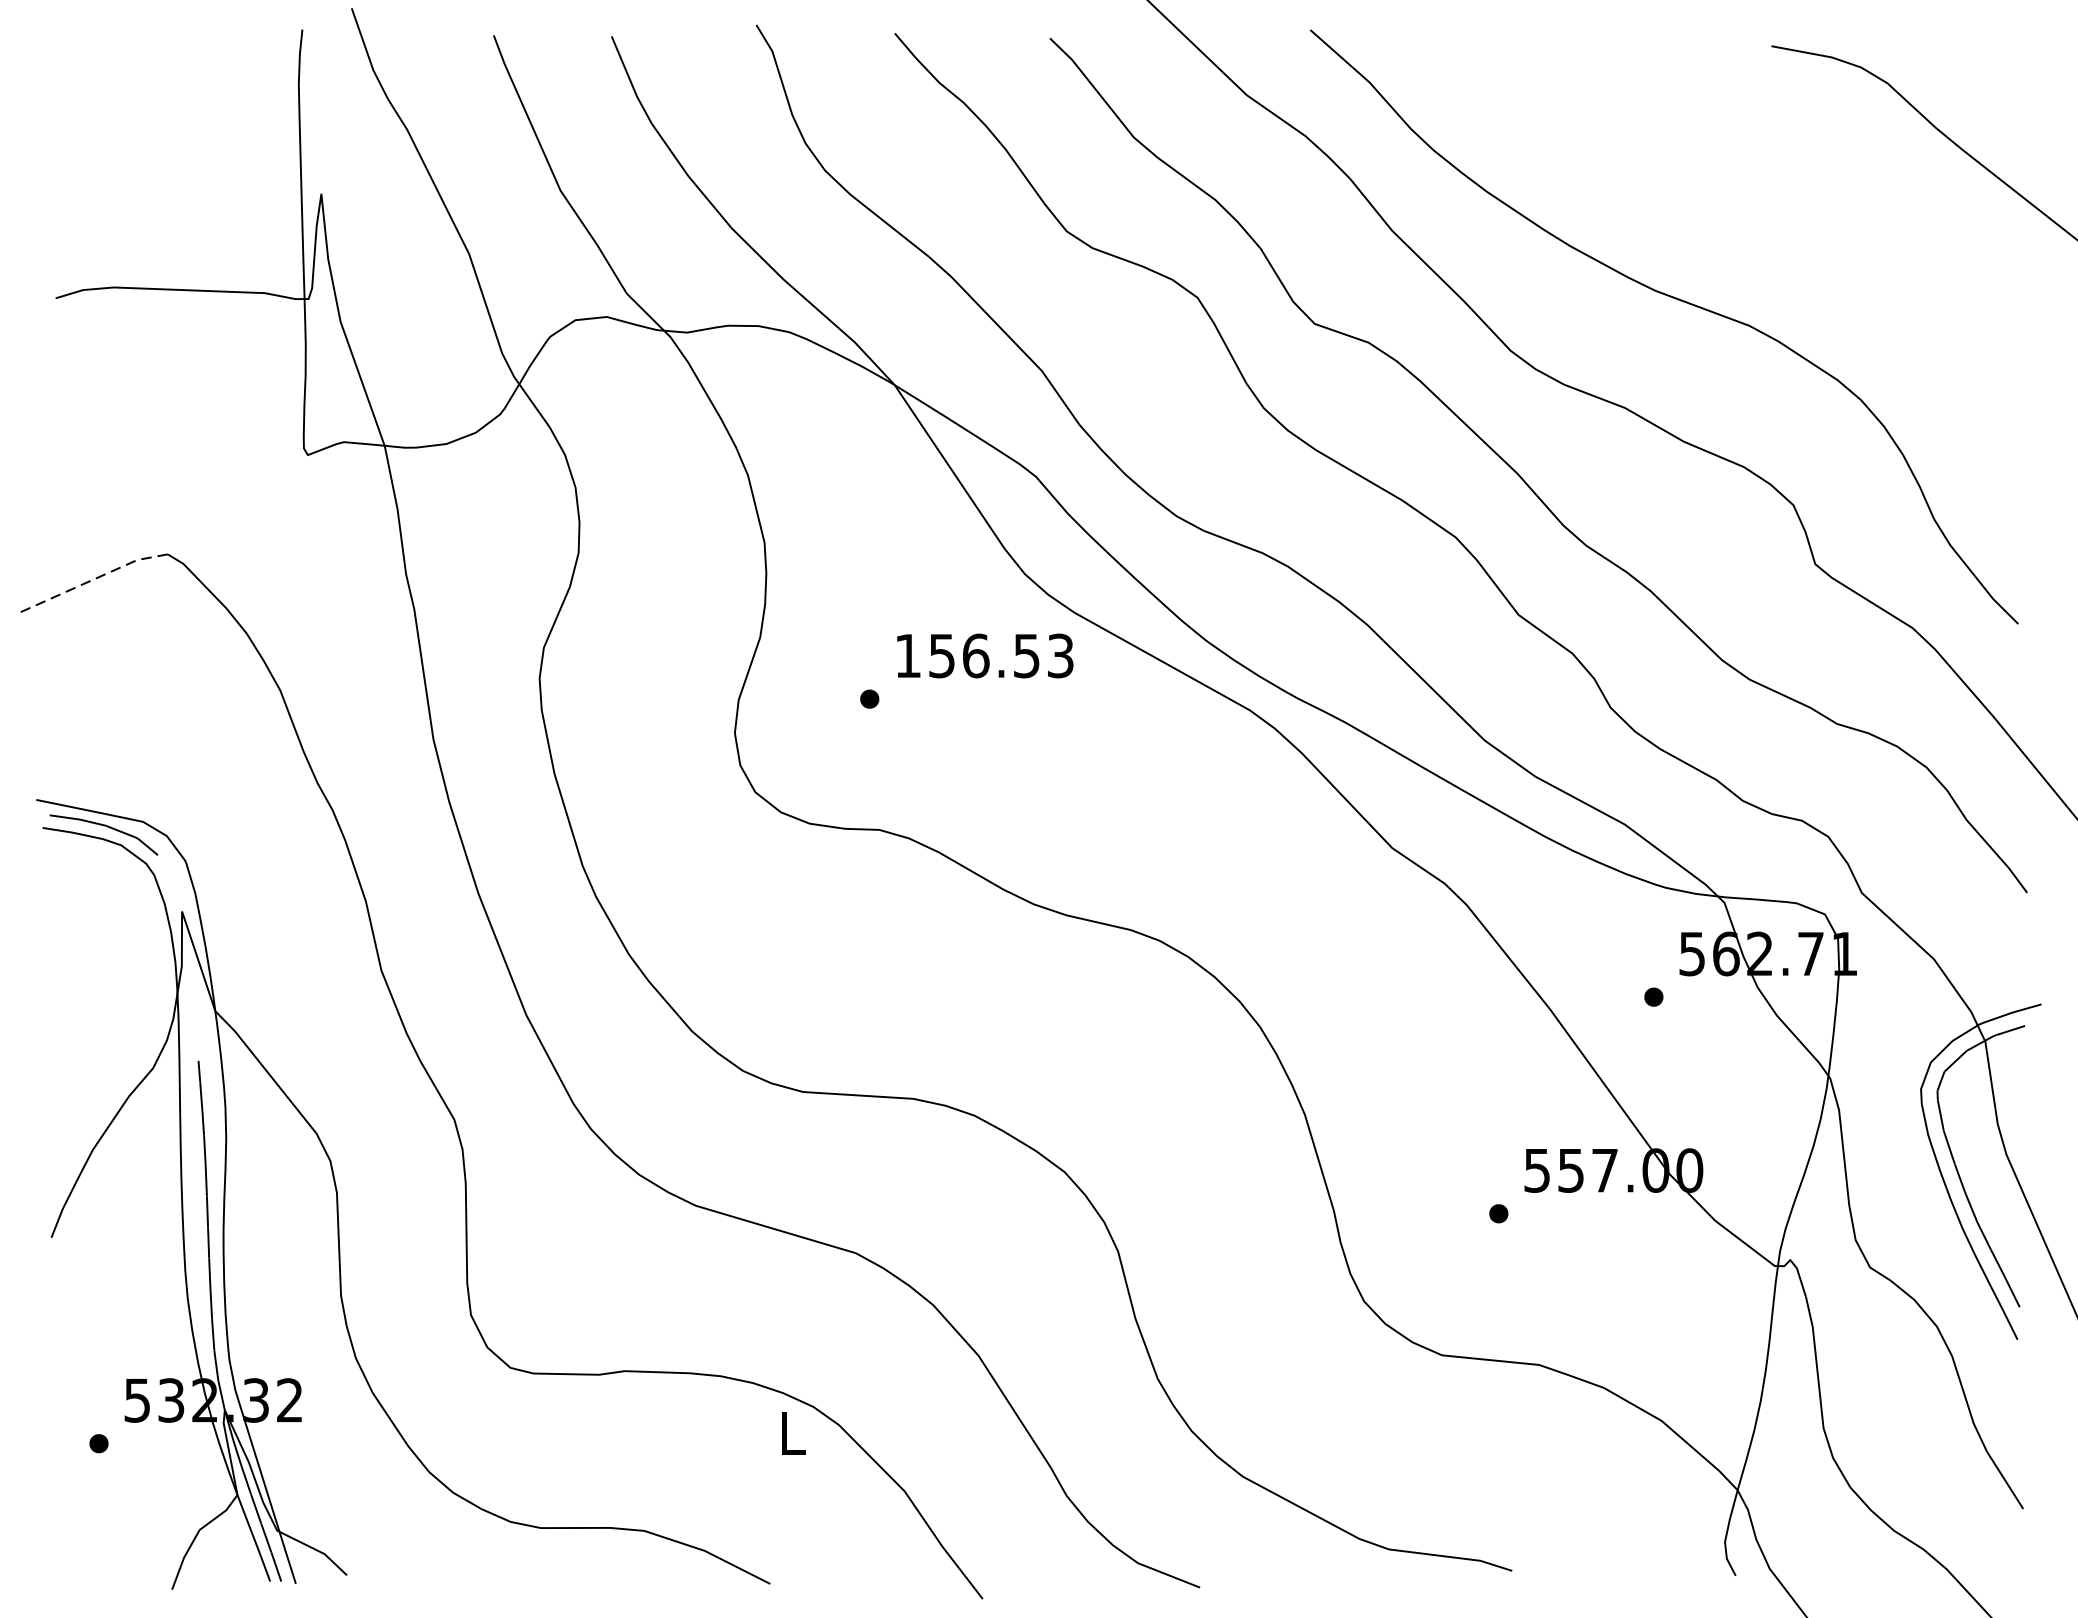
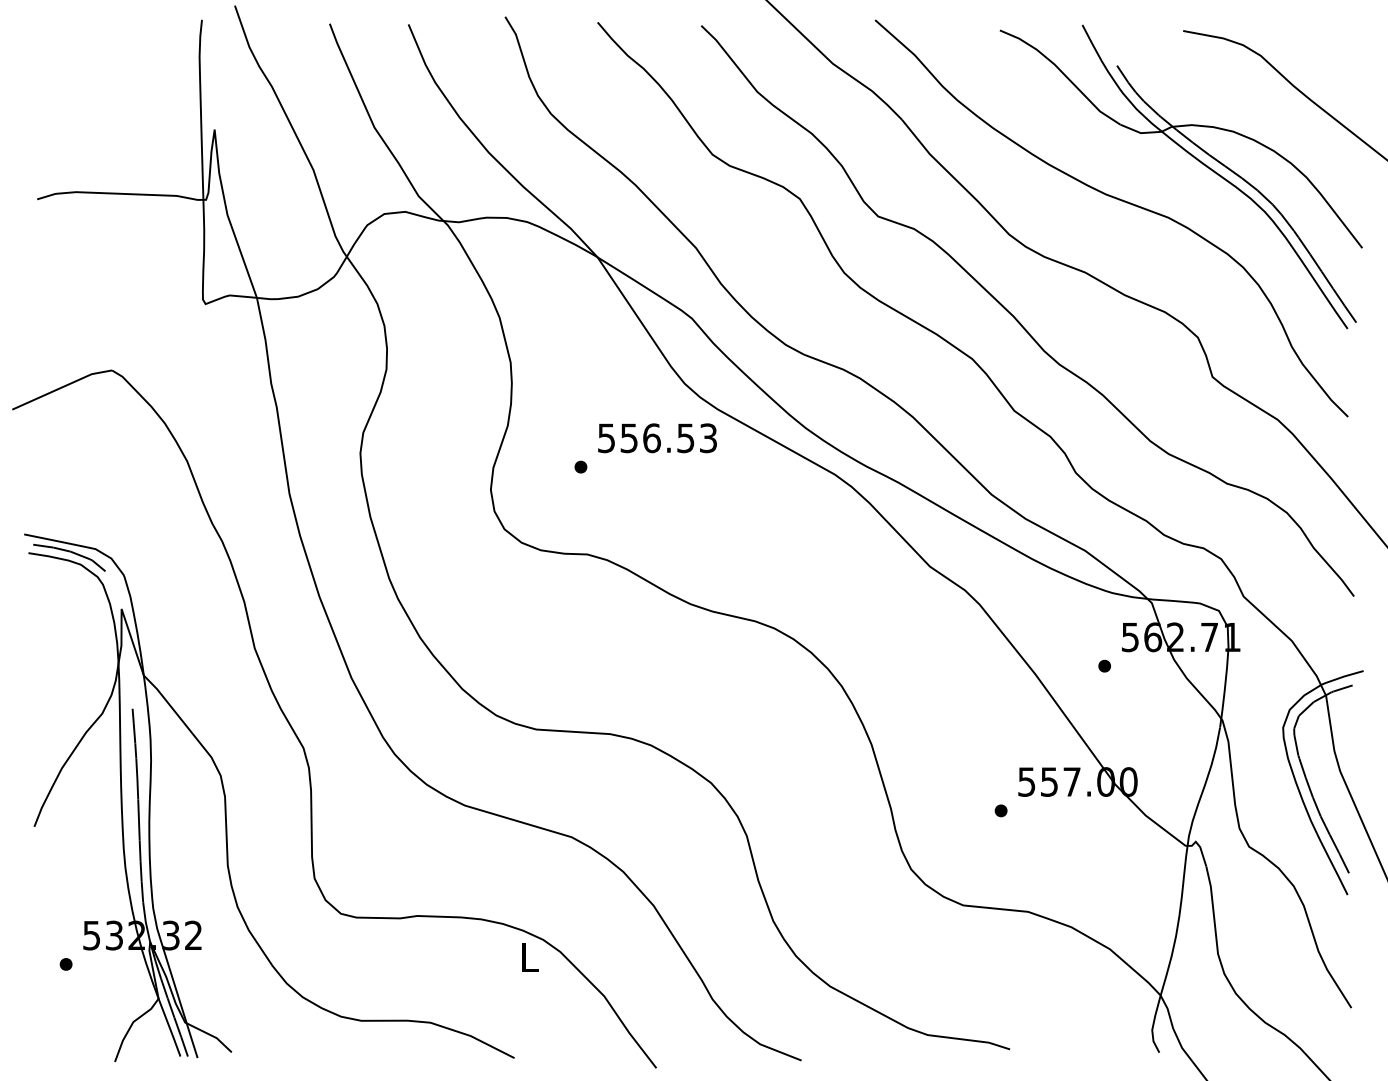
part: (1789, 238) -> (1195, 159), added
line: (92, 579) -> (61, 387), dashed -> solid
text: (908, 656) -> (606, 438), 156.53 -> 556.53

